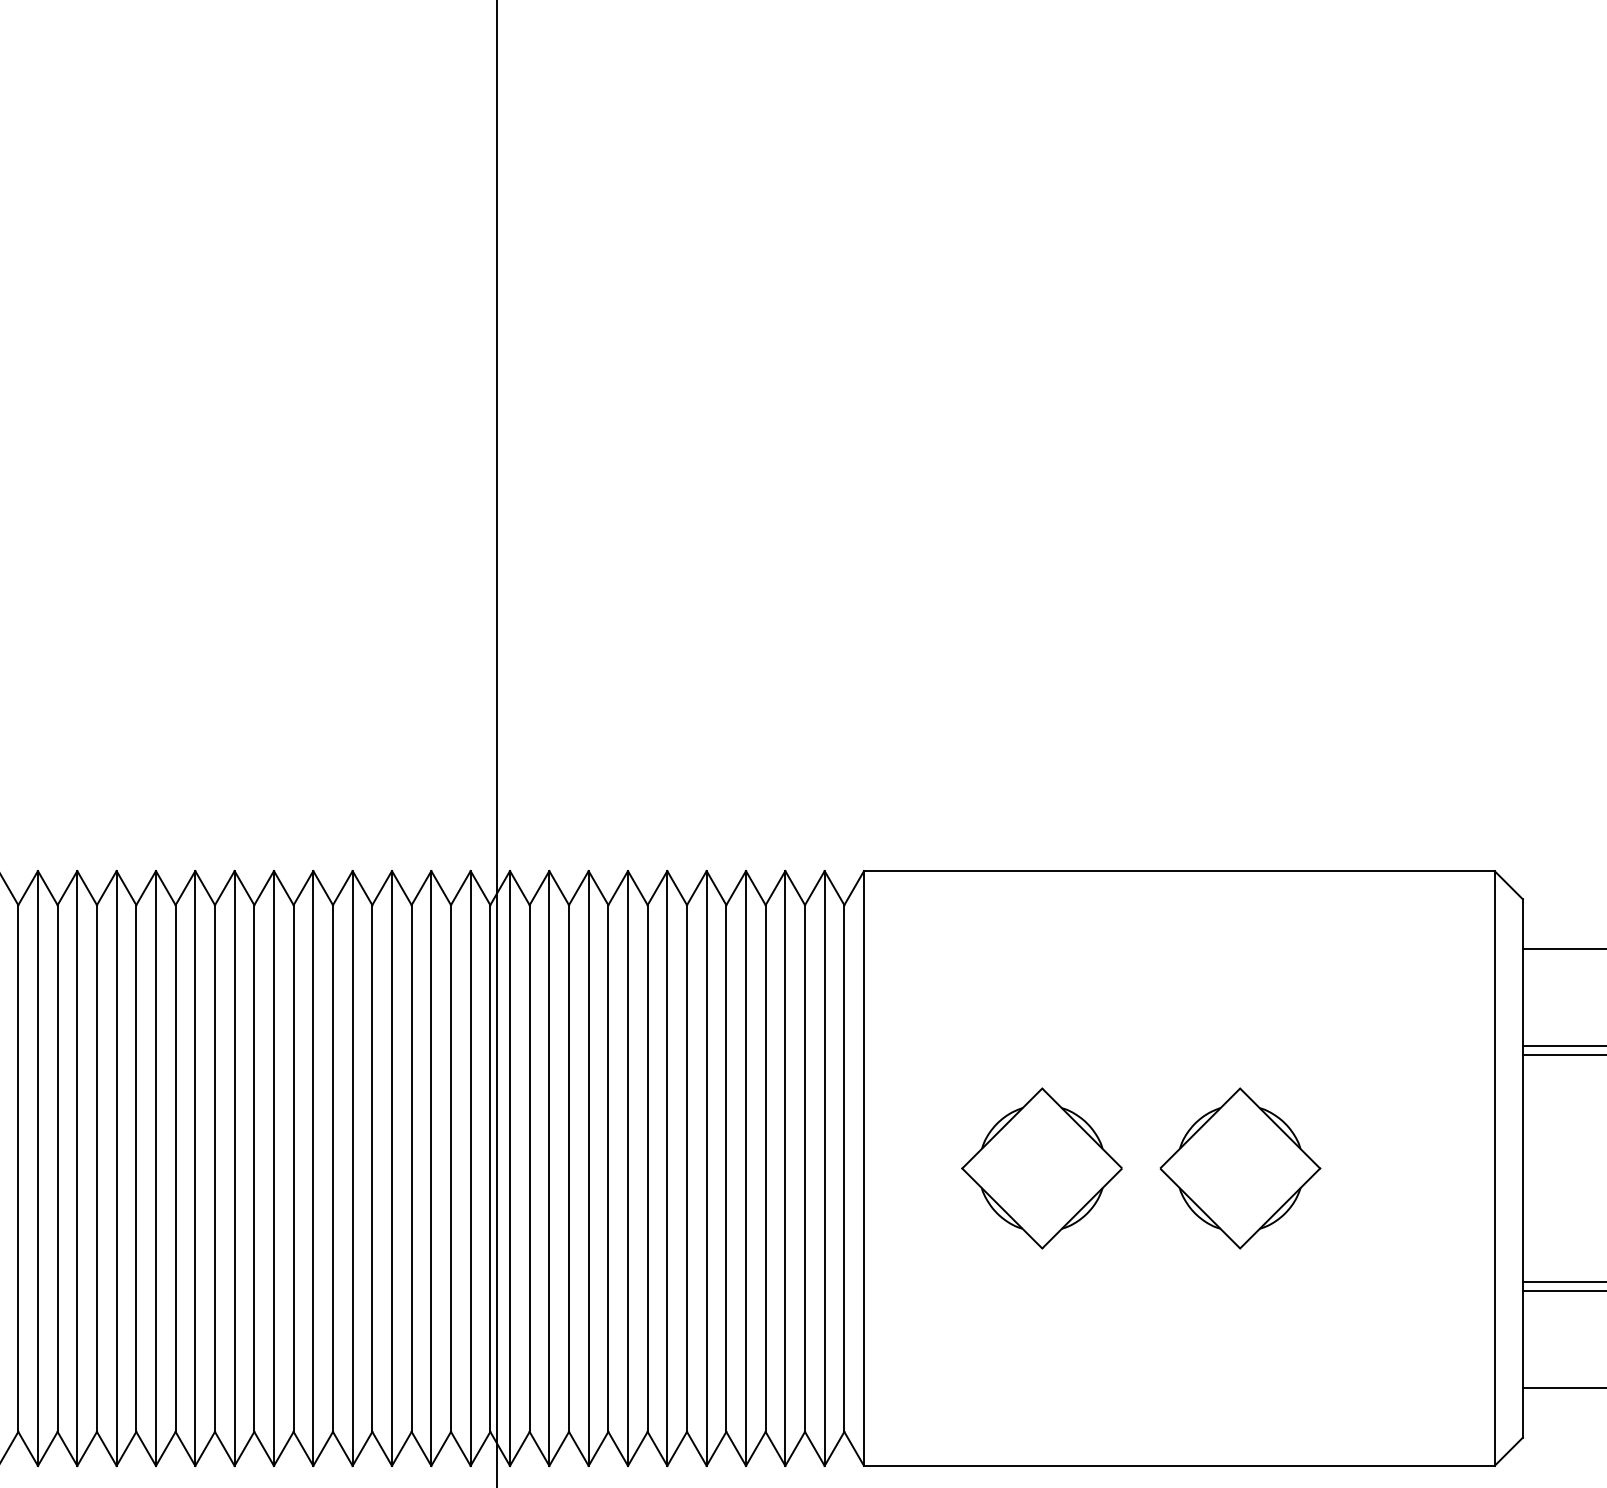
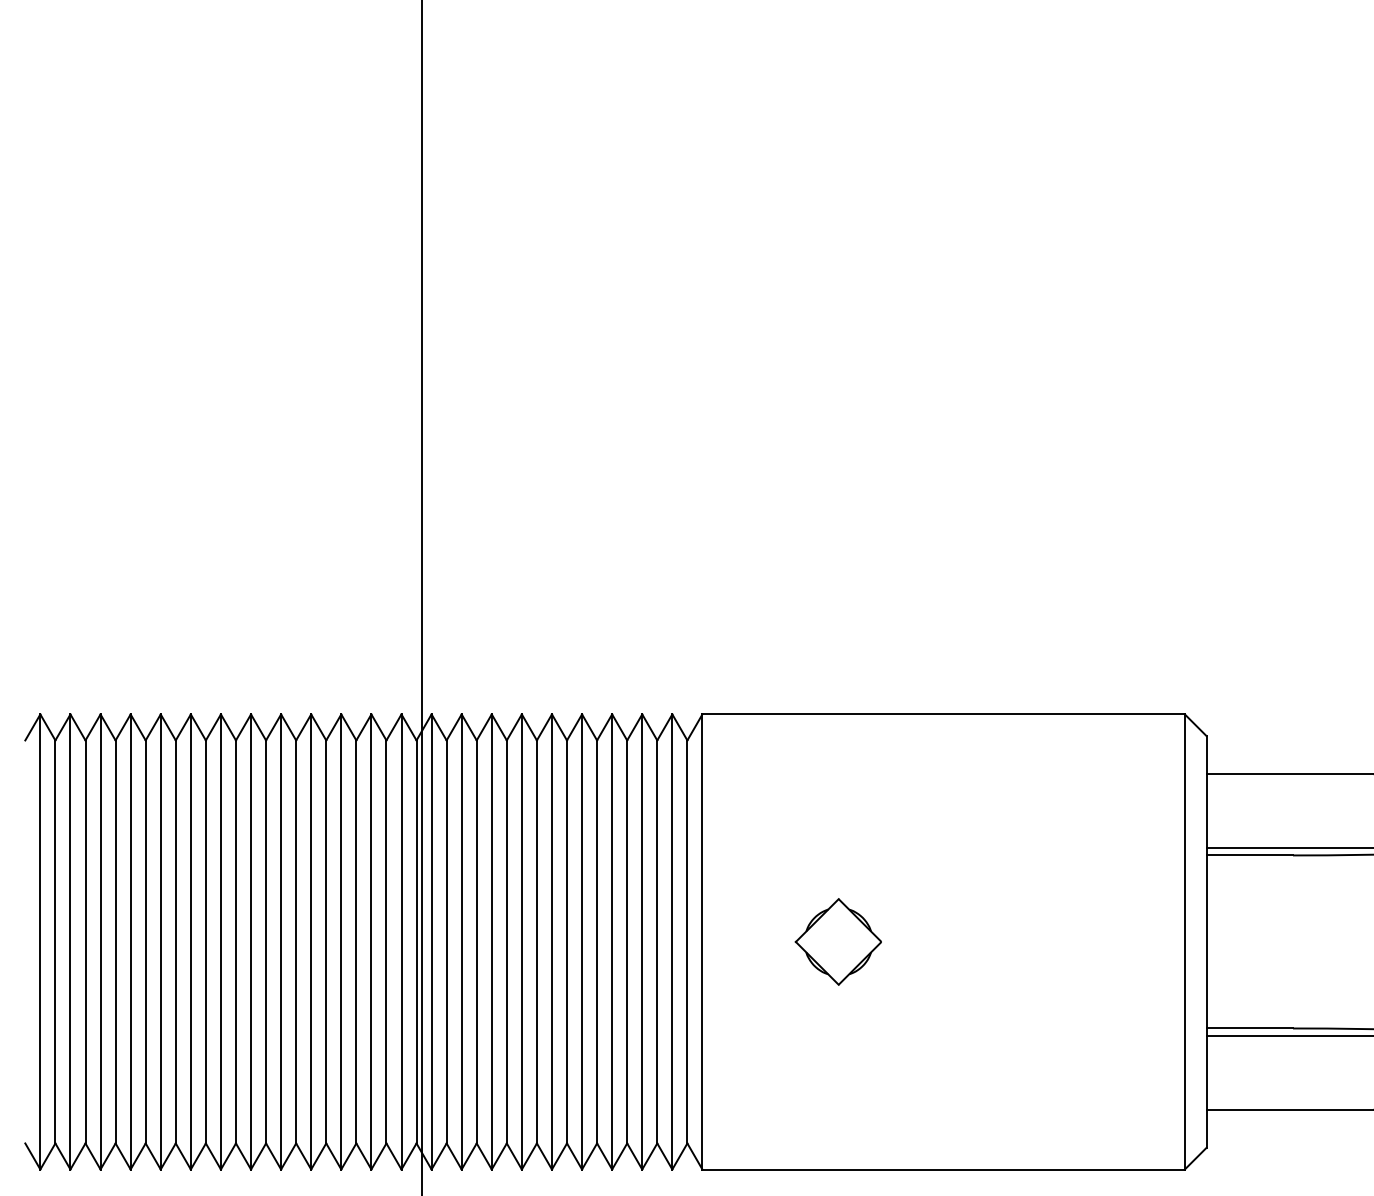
part: (1041, 1167) -> (838, 941), size x0.7
part: (1240, 1167) -> (990, 941), removed

